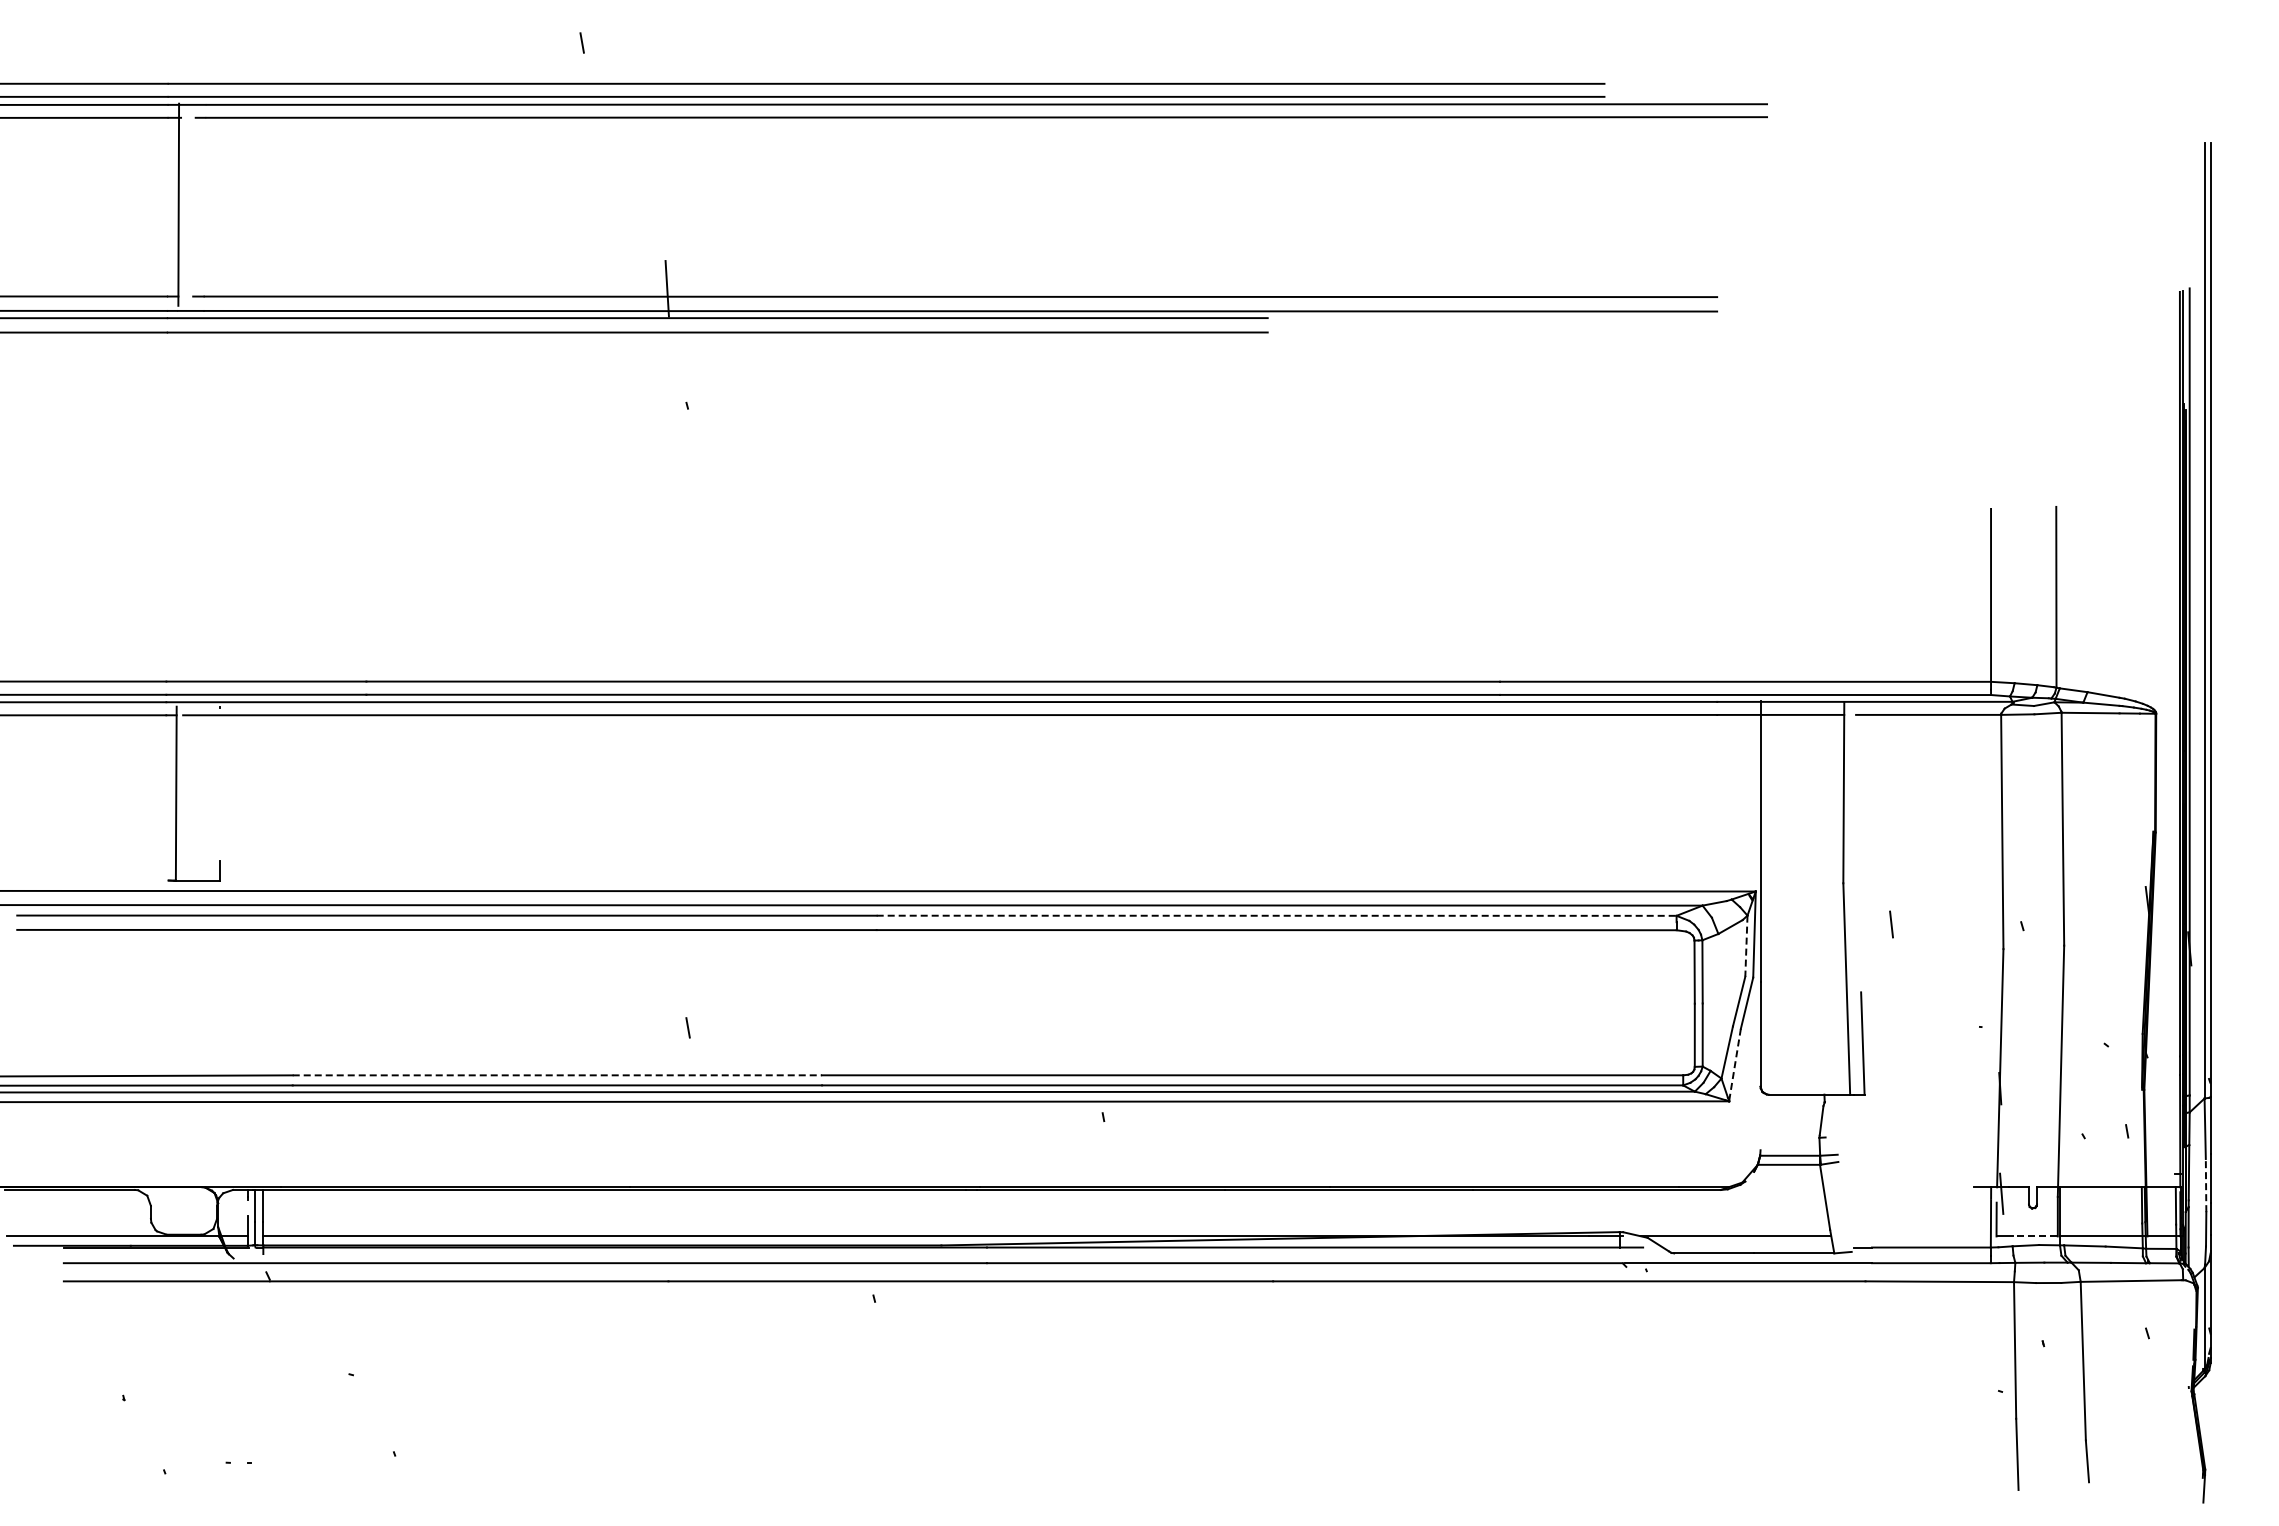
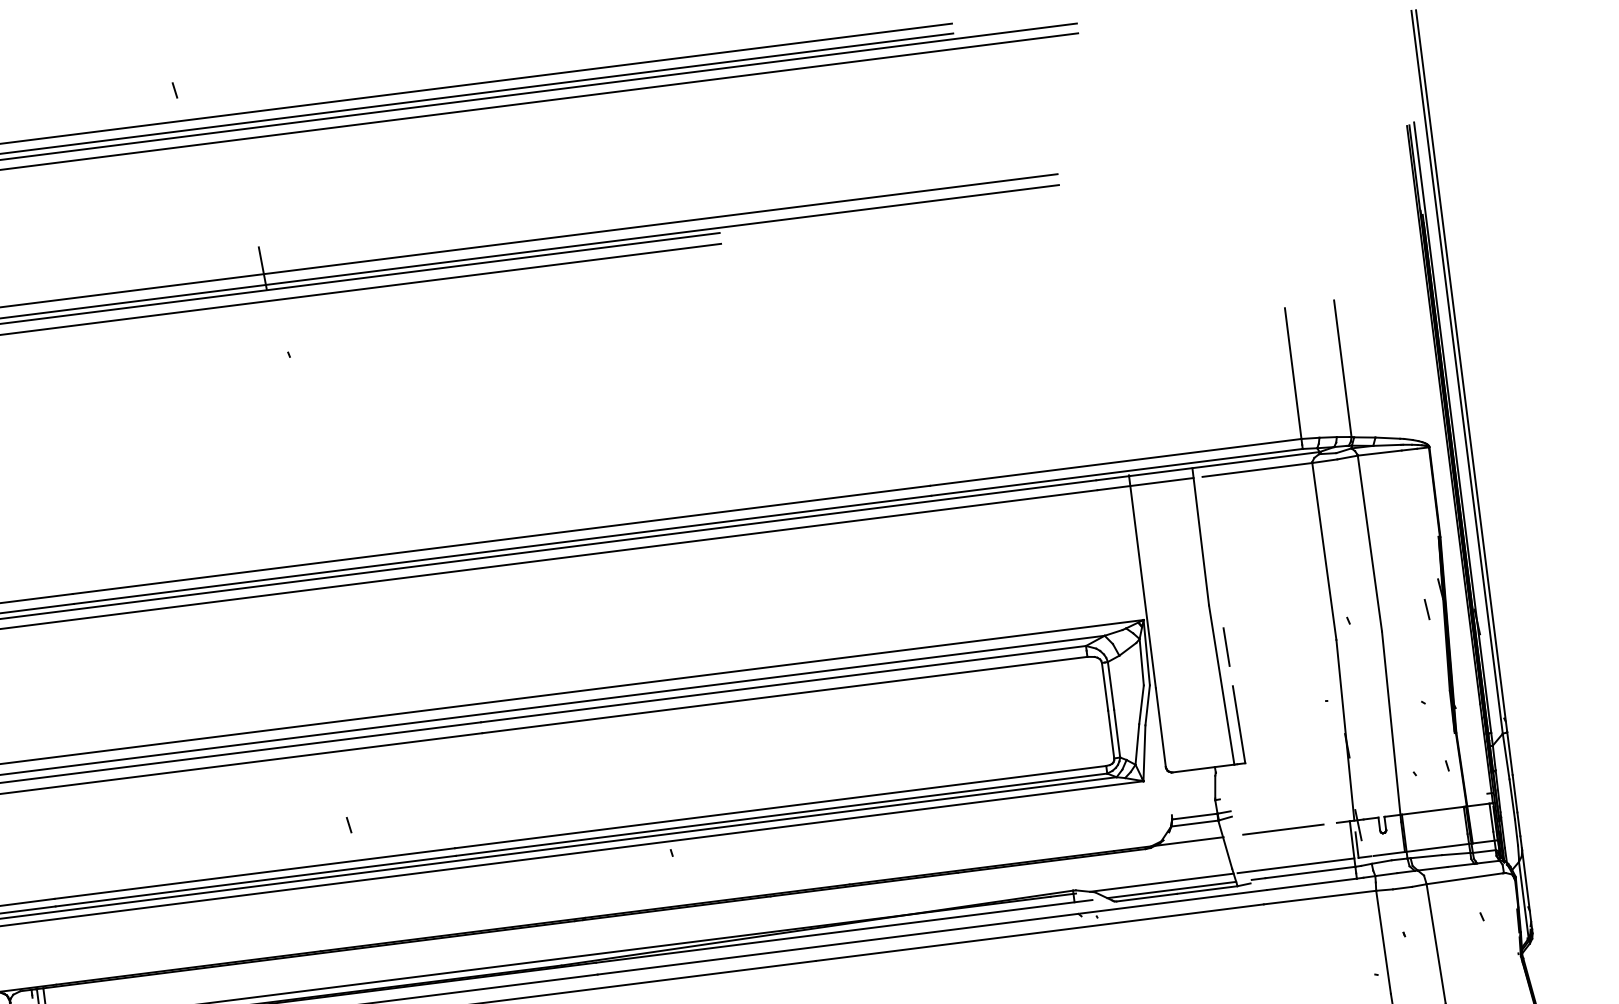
line: (1276, 915) -> (783, 683), dashed -> solid
line: (1891, 924) -> (1427, 609), moved
line: (1859, 940) -> (1226, 647), added
line: (1746, 946) -> (1141, 662), dashed -> solid
line: (1735, 1064) -> (1144, 752), dashed -> solid
line: (557, 1075) -> (254, 873), dashed -> solid
line: (2206, 1185) -> (1512, 799), dashed -> solid
line: (1902, 1186) -> (1282, 829), added
line: (1778, 1187) -> (1189, 841), added
line: (1913, 1236) -> (1295, 865), added
line: (2037, 1236) -> (1389, 854), dashed -> solid
line: (1747, 1247) -> (1171, 890), added

